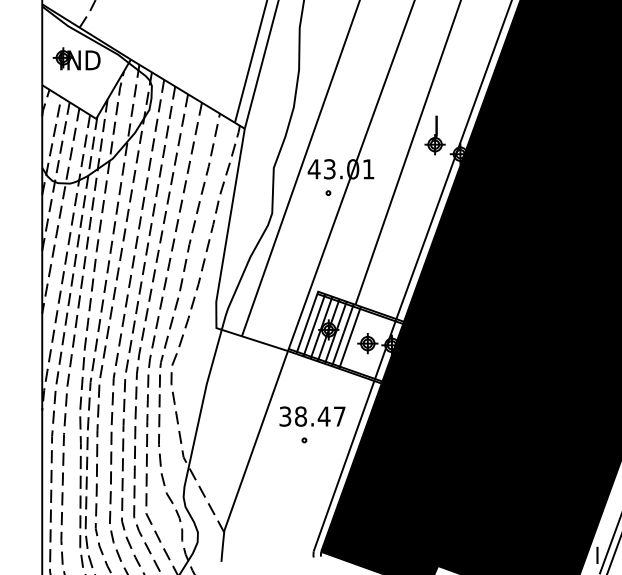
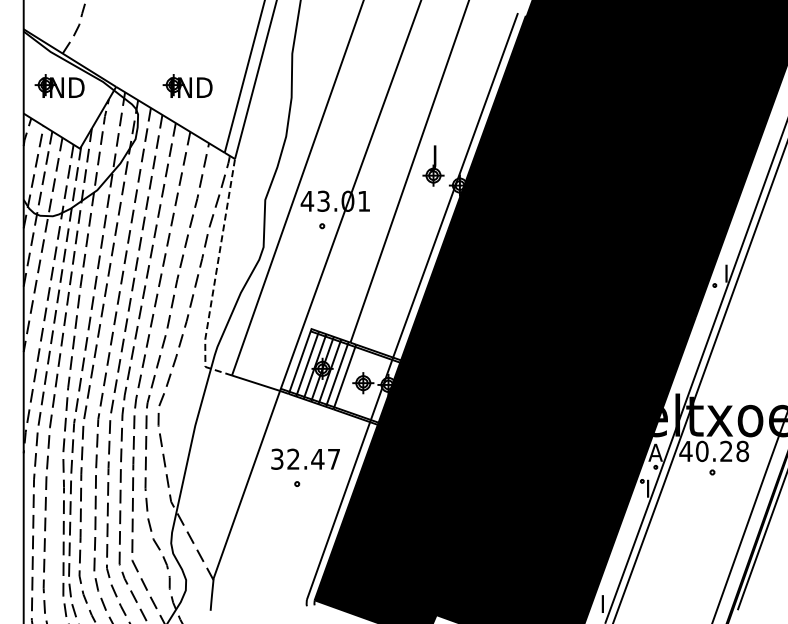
part: (199, 58) -> (187, 85), added
line: (226, 242) -> (215, 277), solid -> dashed
text: (300, 415) -> (293, 458), 38.47 -> 32.47

